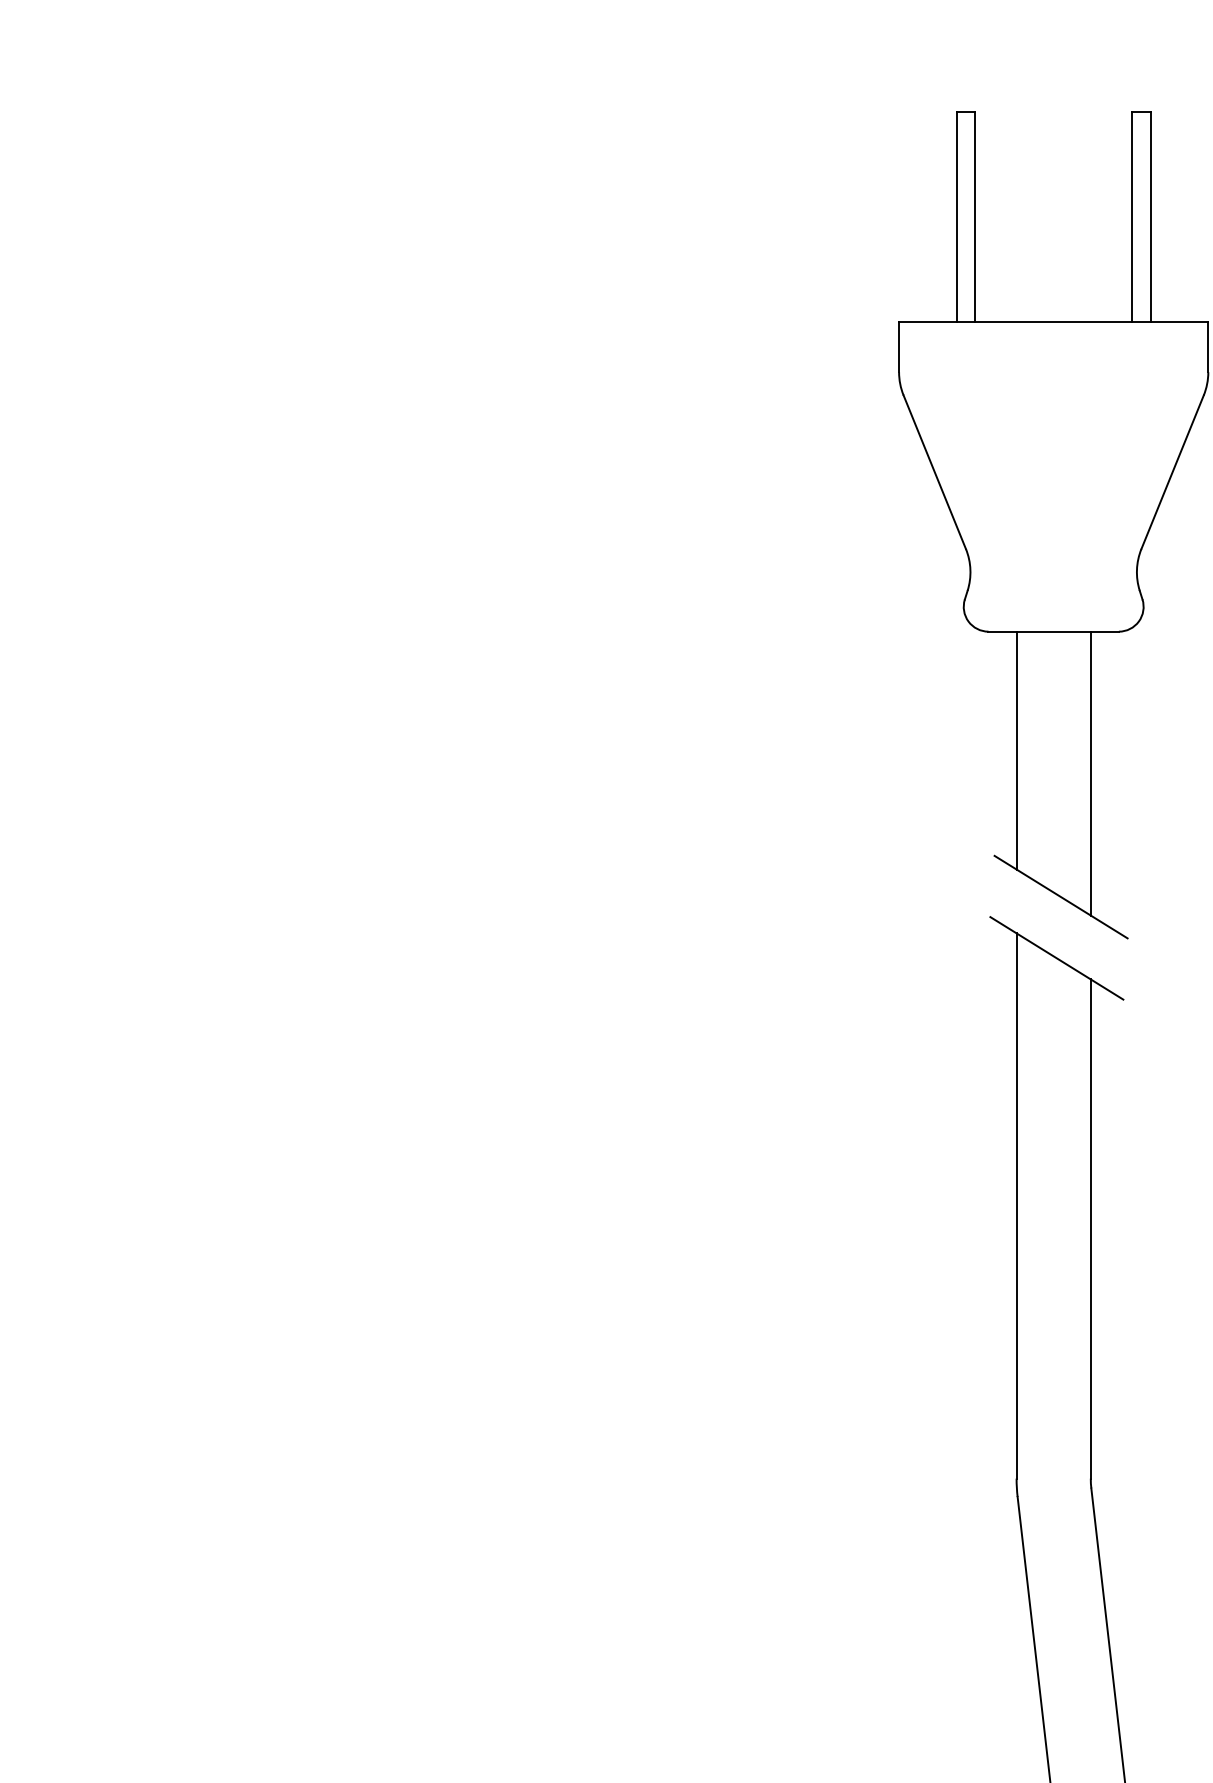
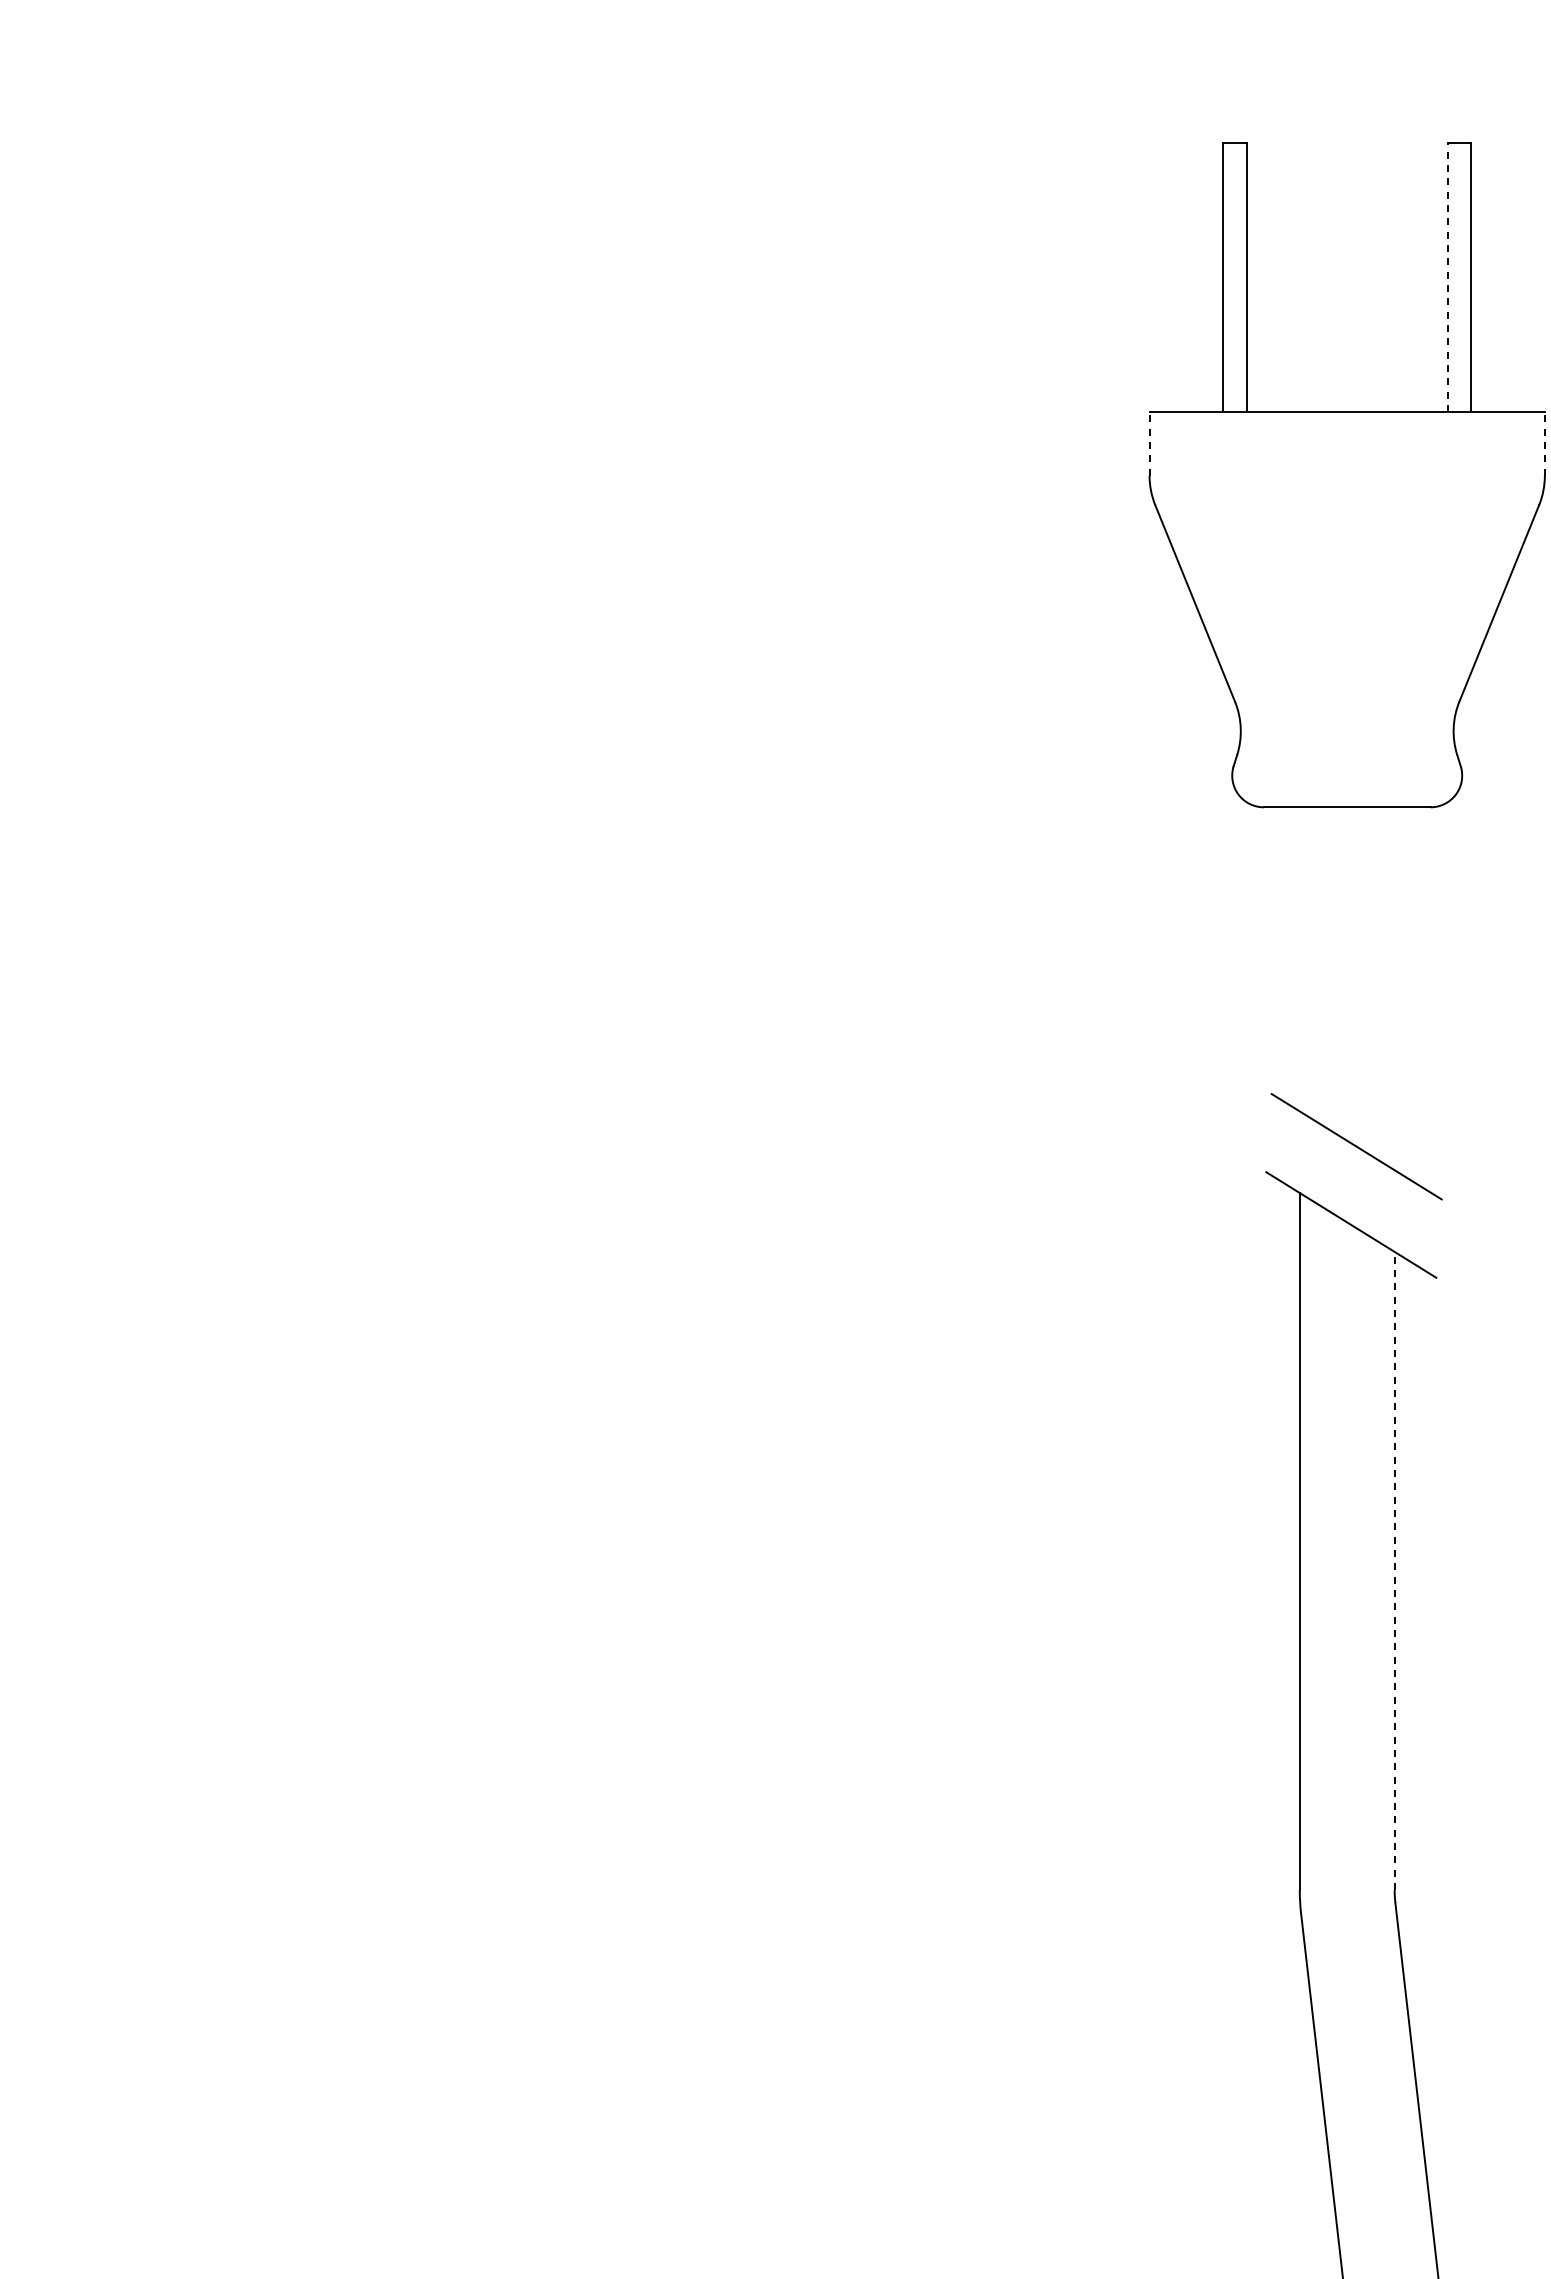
line: (1132, 217) -> (1447, 277), solid -> dashed
line: (899, 347) -> (1149, 443), solid -> dashed
line: (1208, 347) -> (1544, 443), solid -> dashed
line: (1016, 750) -> (1299, 959), removed
line: (1090, 773) -> (1394, 988), removed
line: (1090, 1228) -> (1394, 1570), solid -> dashed

